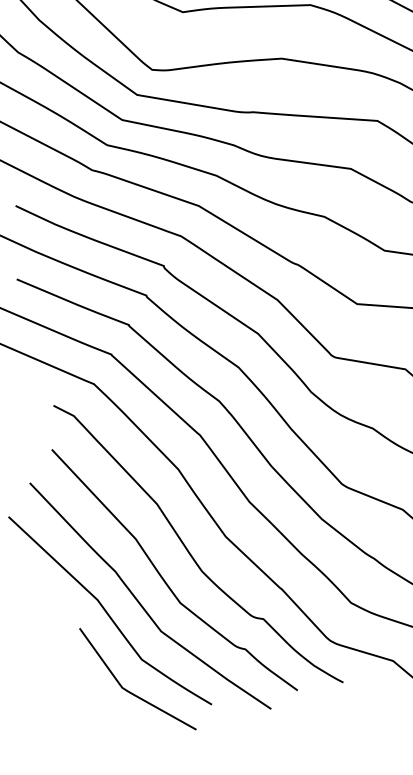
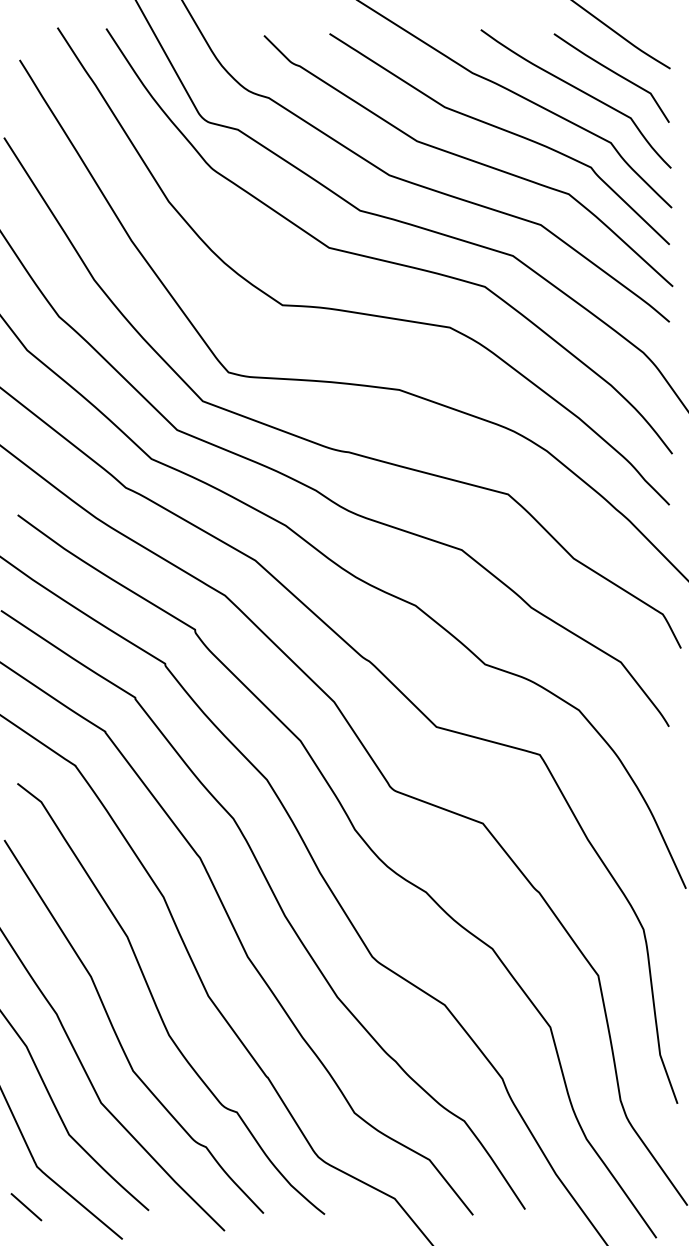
line: (120, 719) -> (26, 1207), added

